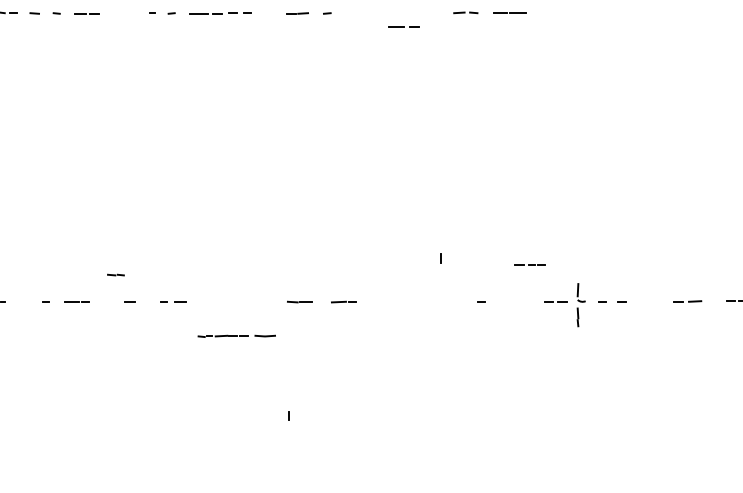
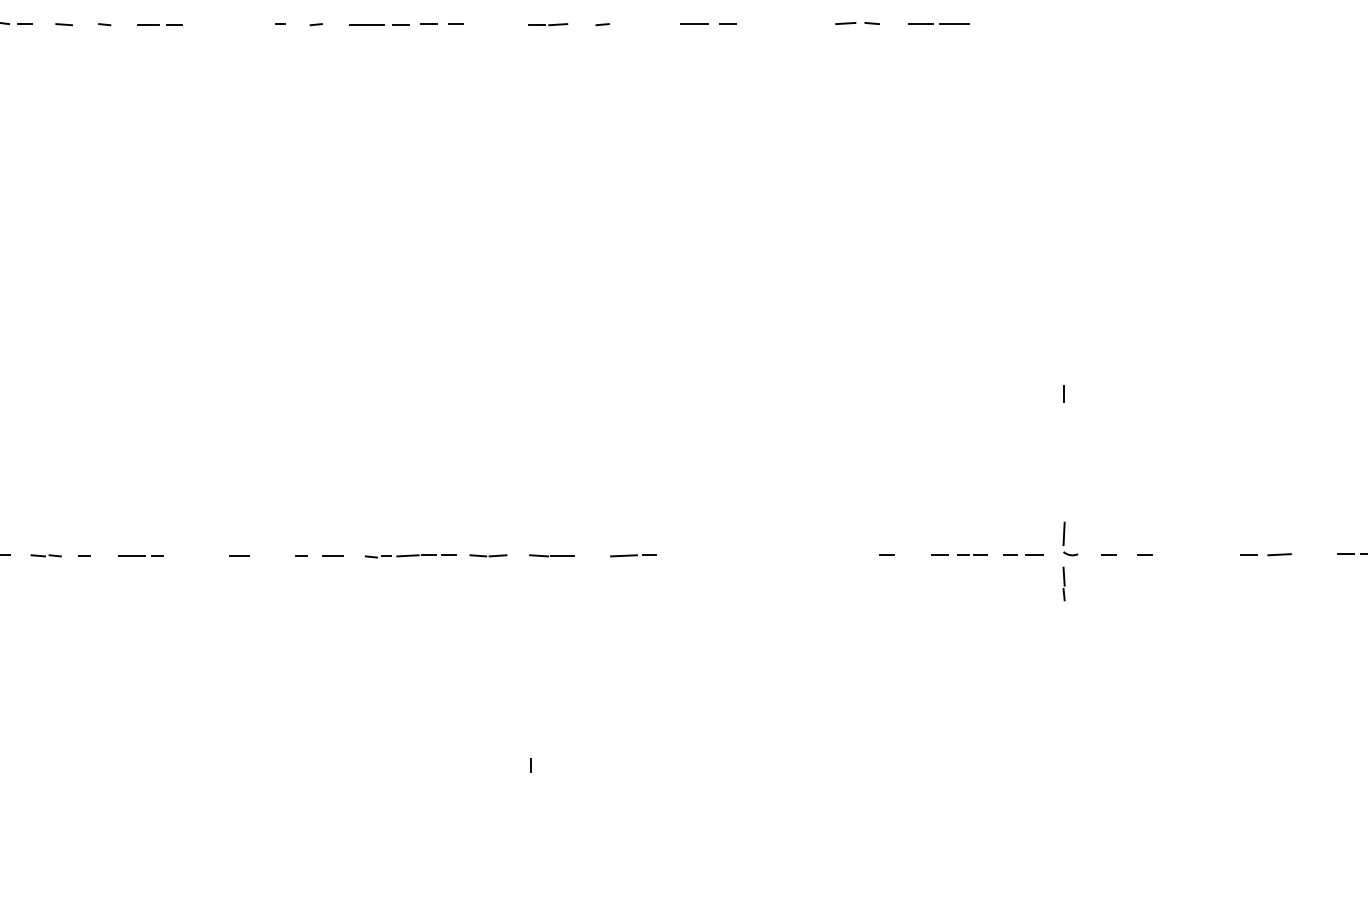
line: (403, 26) -> (707, 22), moved
line: (440, 258) -> (1063, 394), moved
line: (529, 264) -> (958, 554), moved
line: (115, 274) -> (45, 554), moved
part: (236, 335) -> (435, 554), moved

